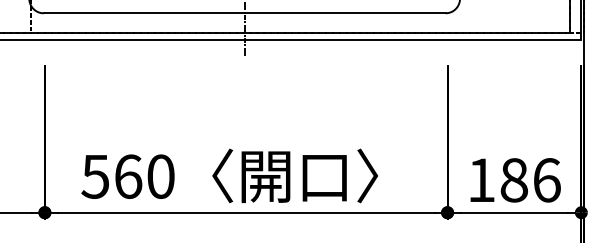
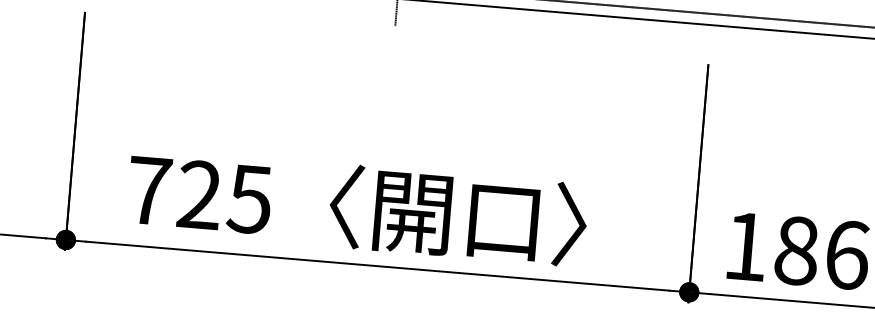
text: (127, 176) -> (198, 194), 560 -> 725

